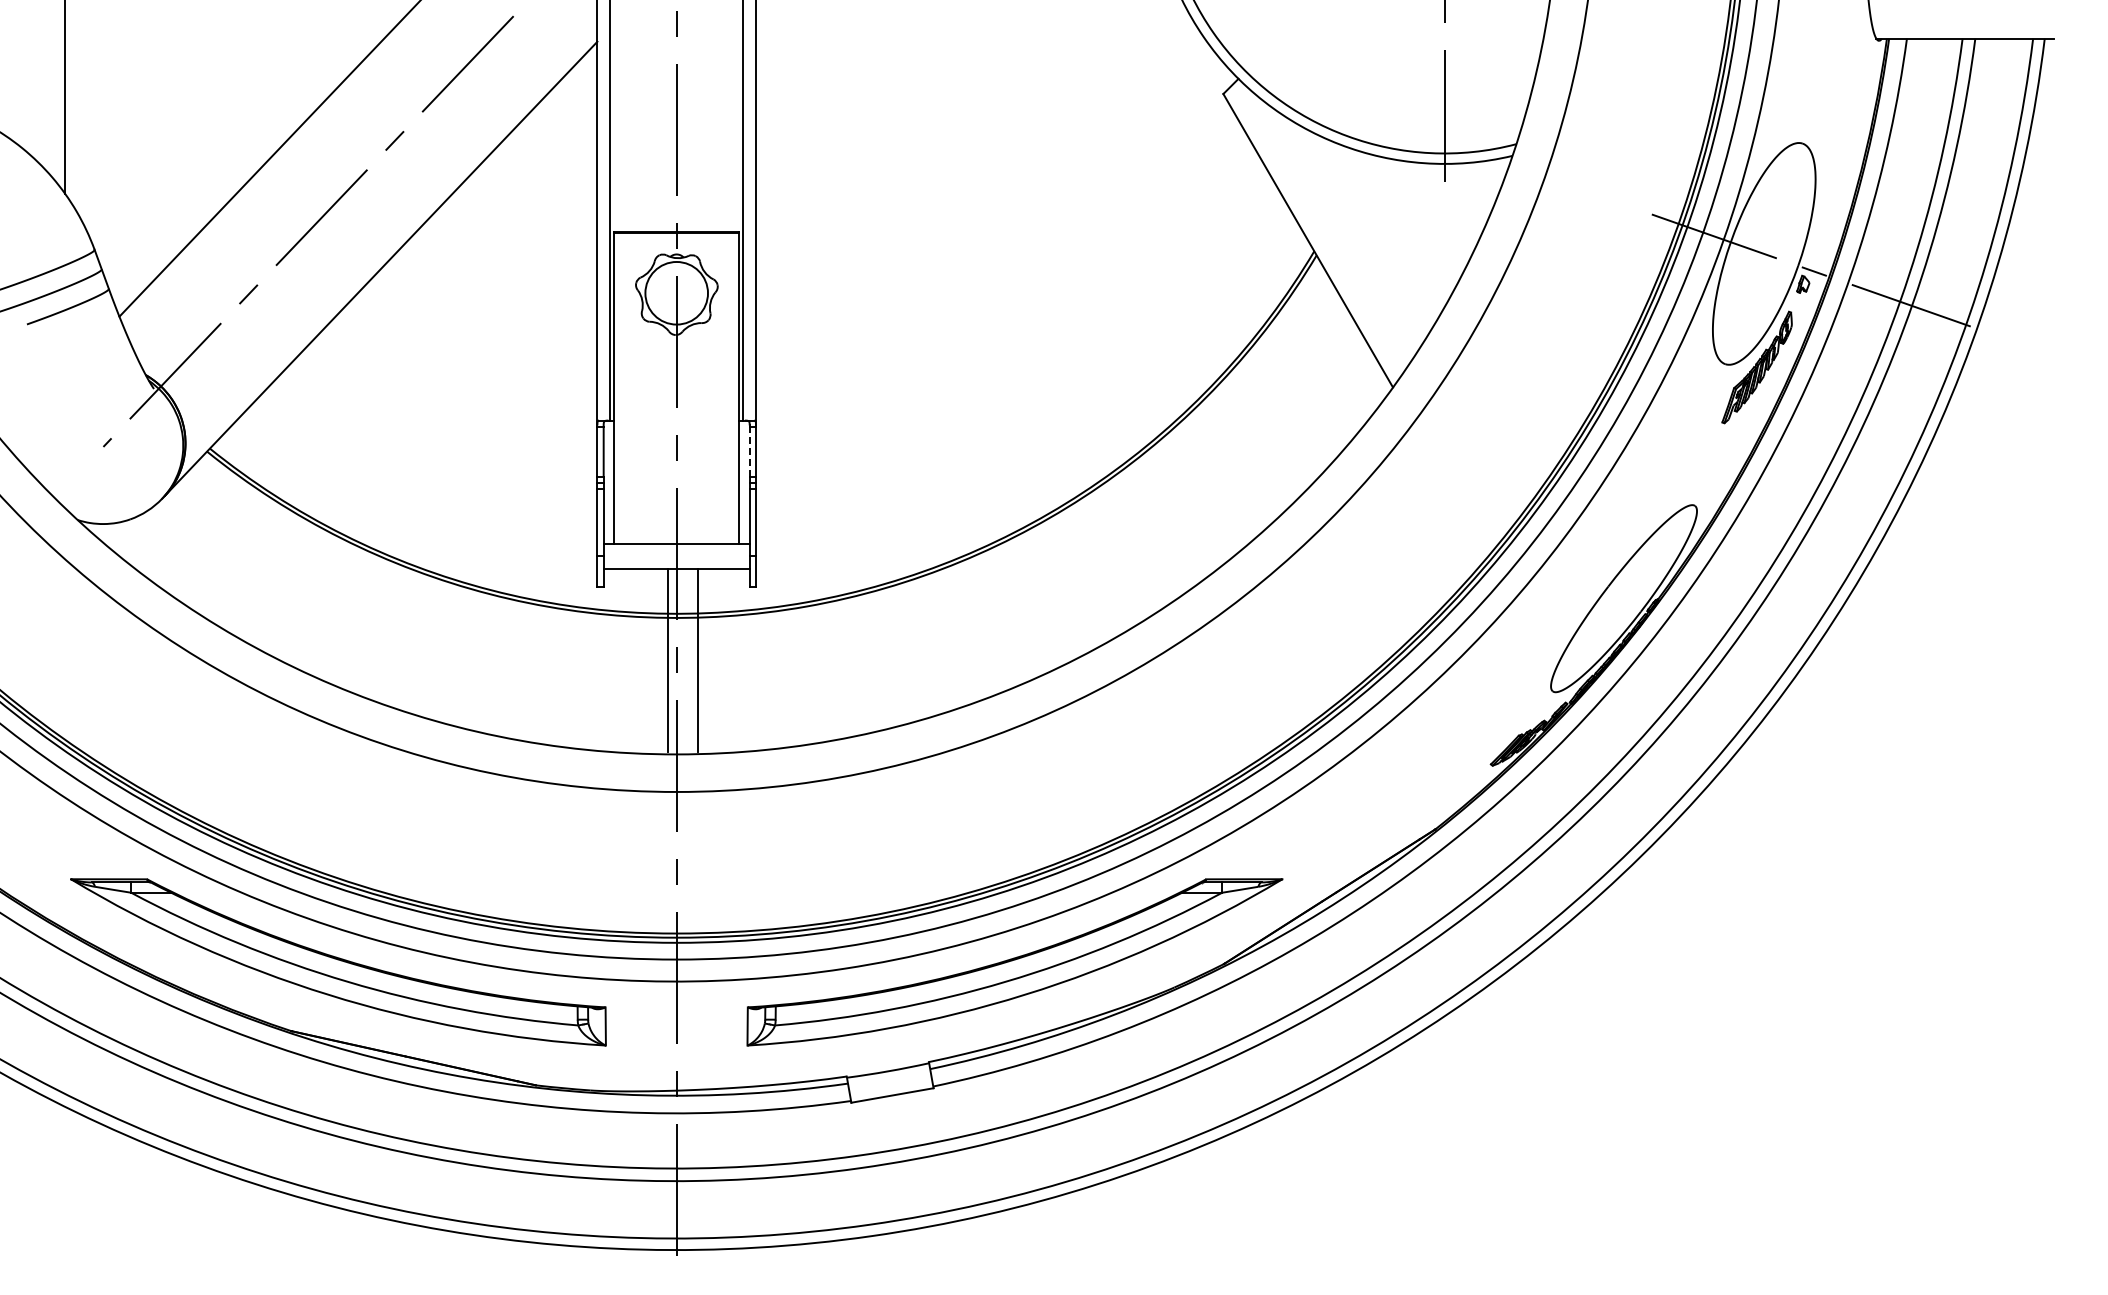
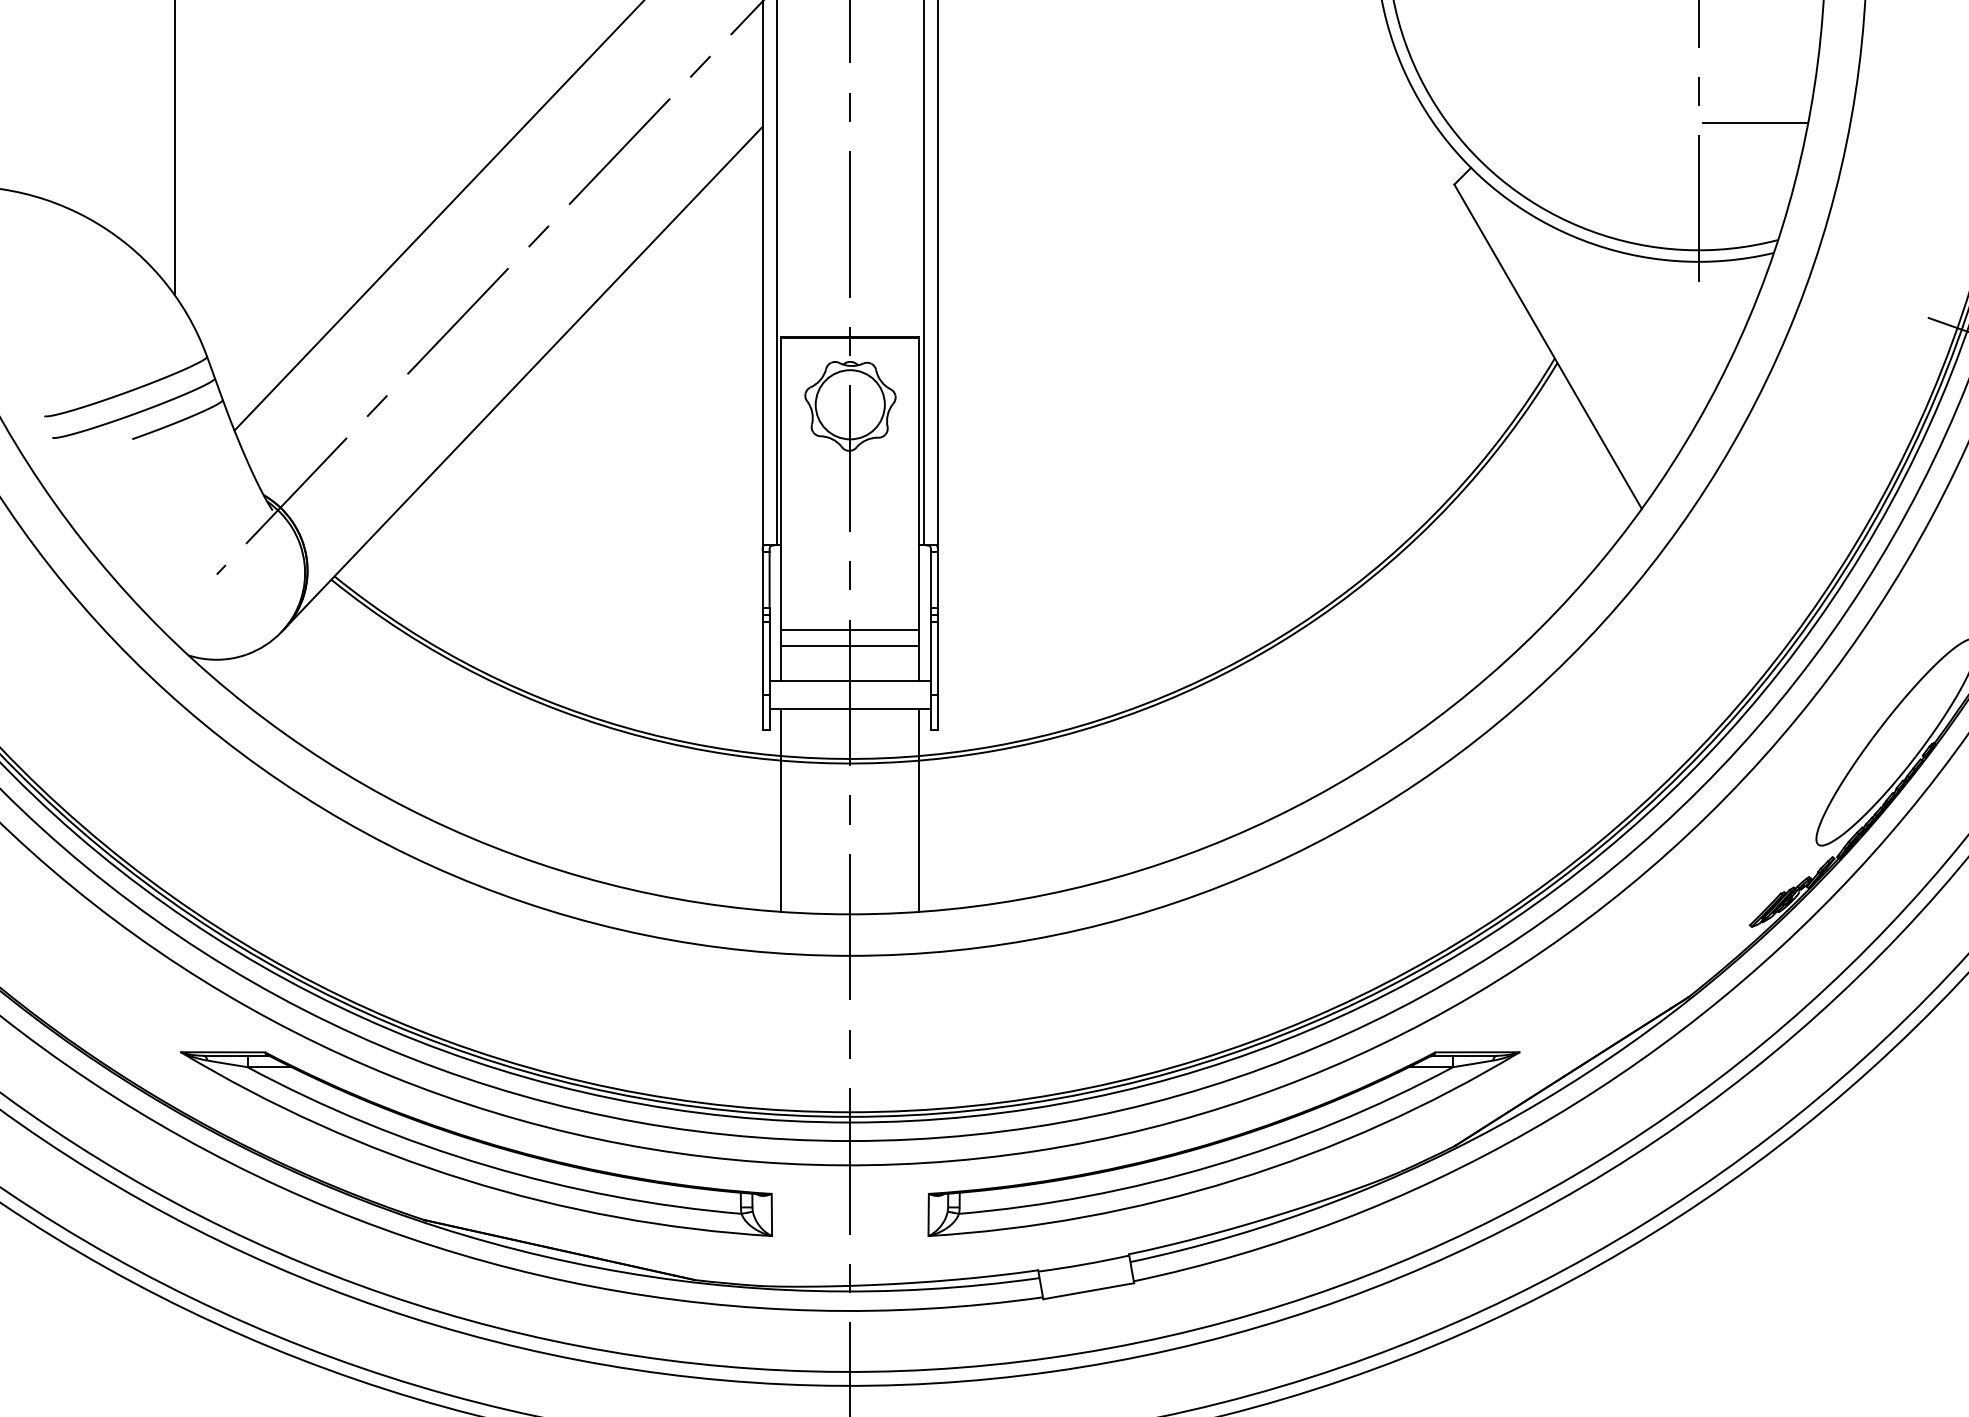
line: (1495, 38) -> (1755, 123), added
line: (749, 451) -> (930, 579), dashed -> solid
line: (676, 497) -> (850, 630), added
line: (676, 511) -> (850, 645), added
line: (668, 660) -> (781, 810), moved
line: (698, 660) -> (919, 810), moved

